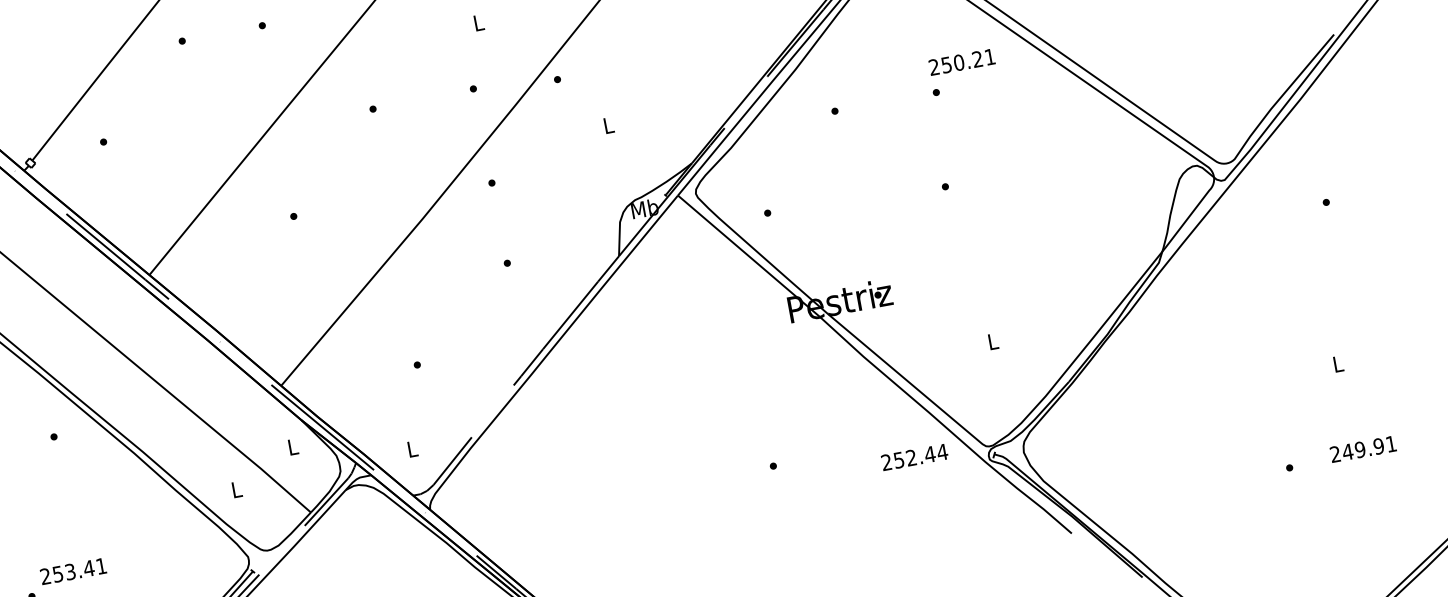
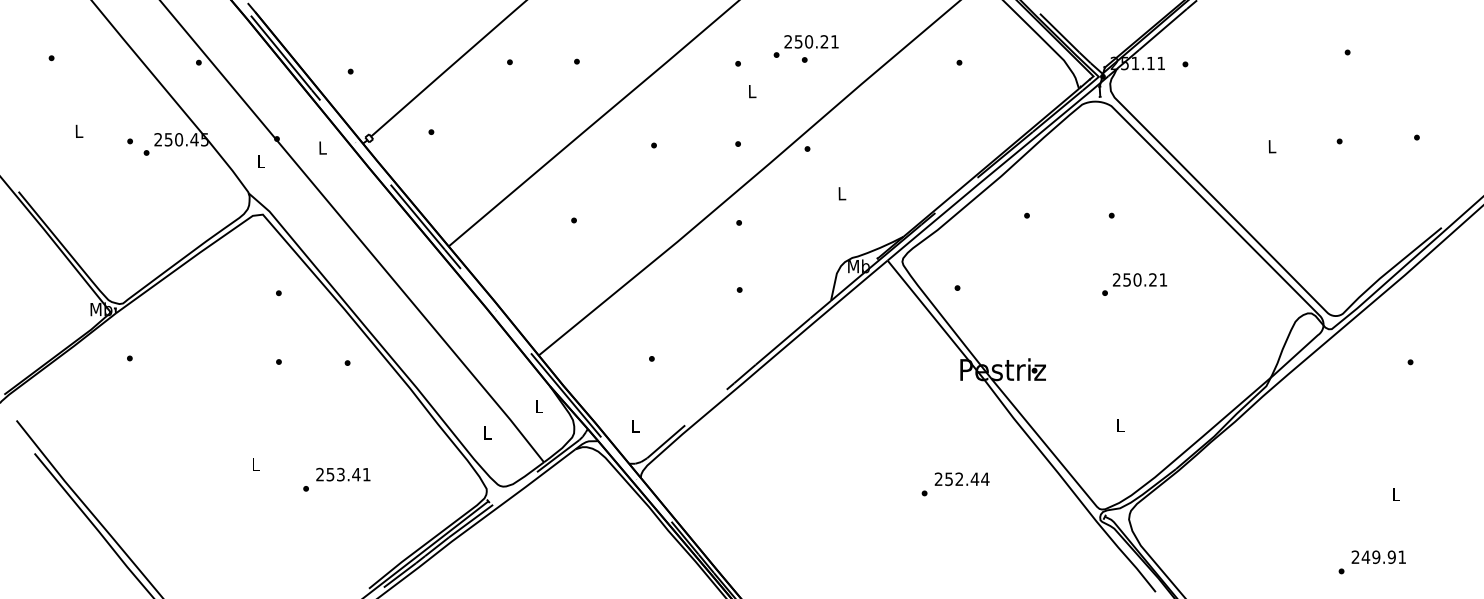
text: (961, 61) -> (1139, 279), moved
text: (1362, 448) -> (1378, 556), moved
text: (914, 457) -> (961, 479), moved

